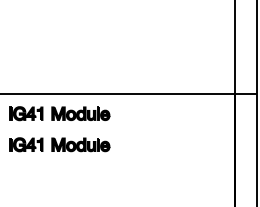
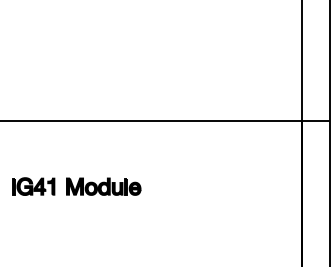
part: (59, 113) -> (76, 146), removed

